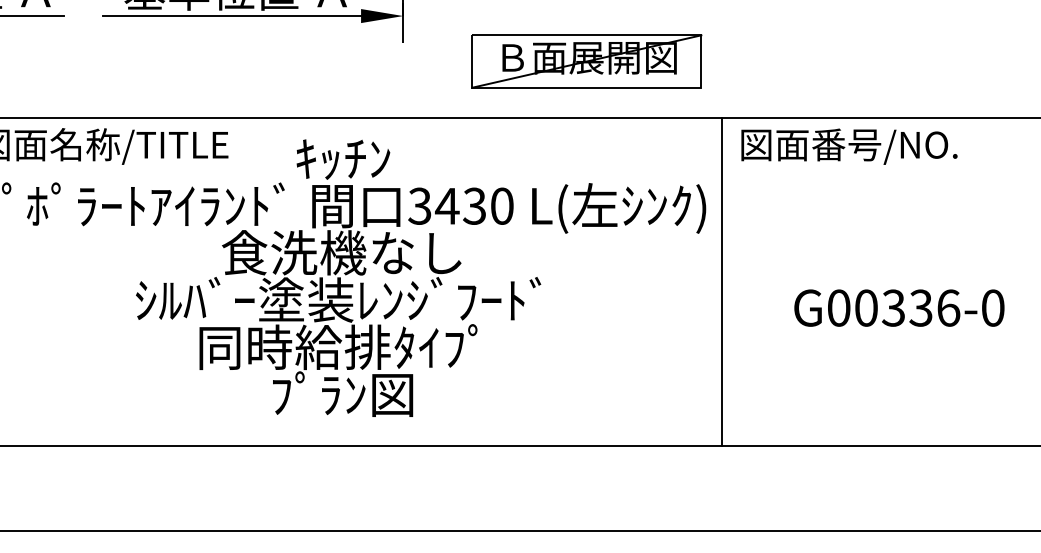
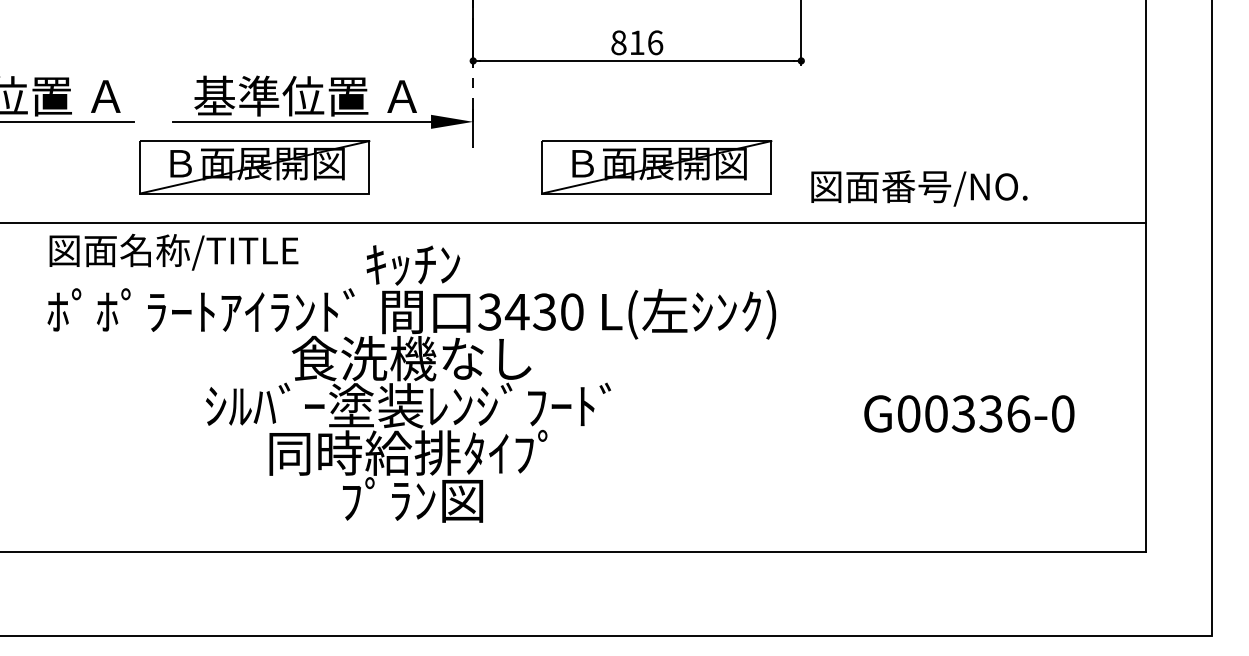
part: (184, 61) -> (254, 167), added
text: (849, 146) -> (919, 188), moved
line: (722, 281) -> (792, 387), removed

